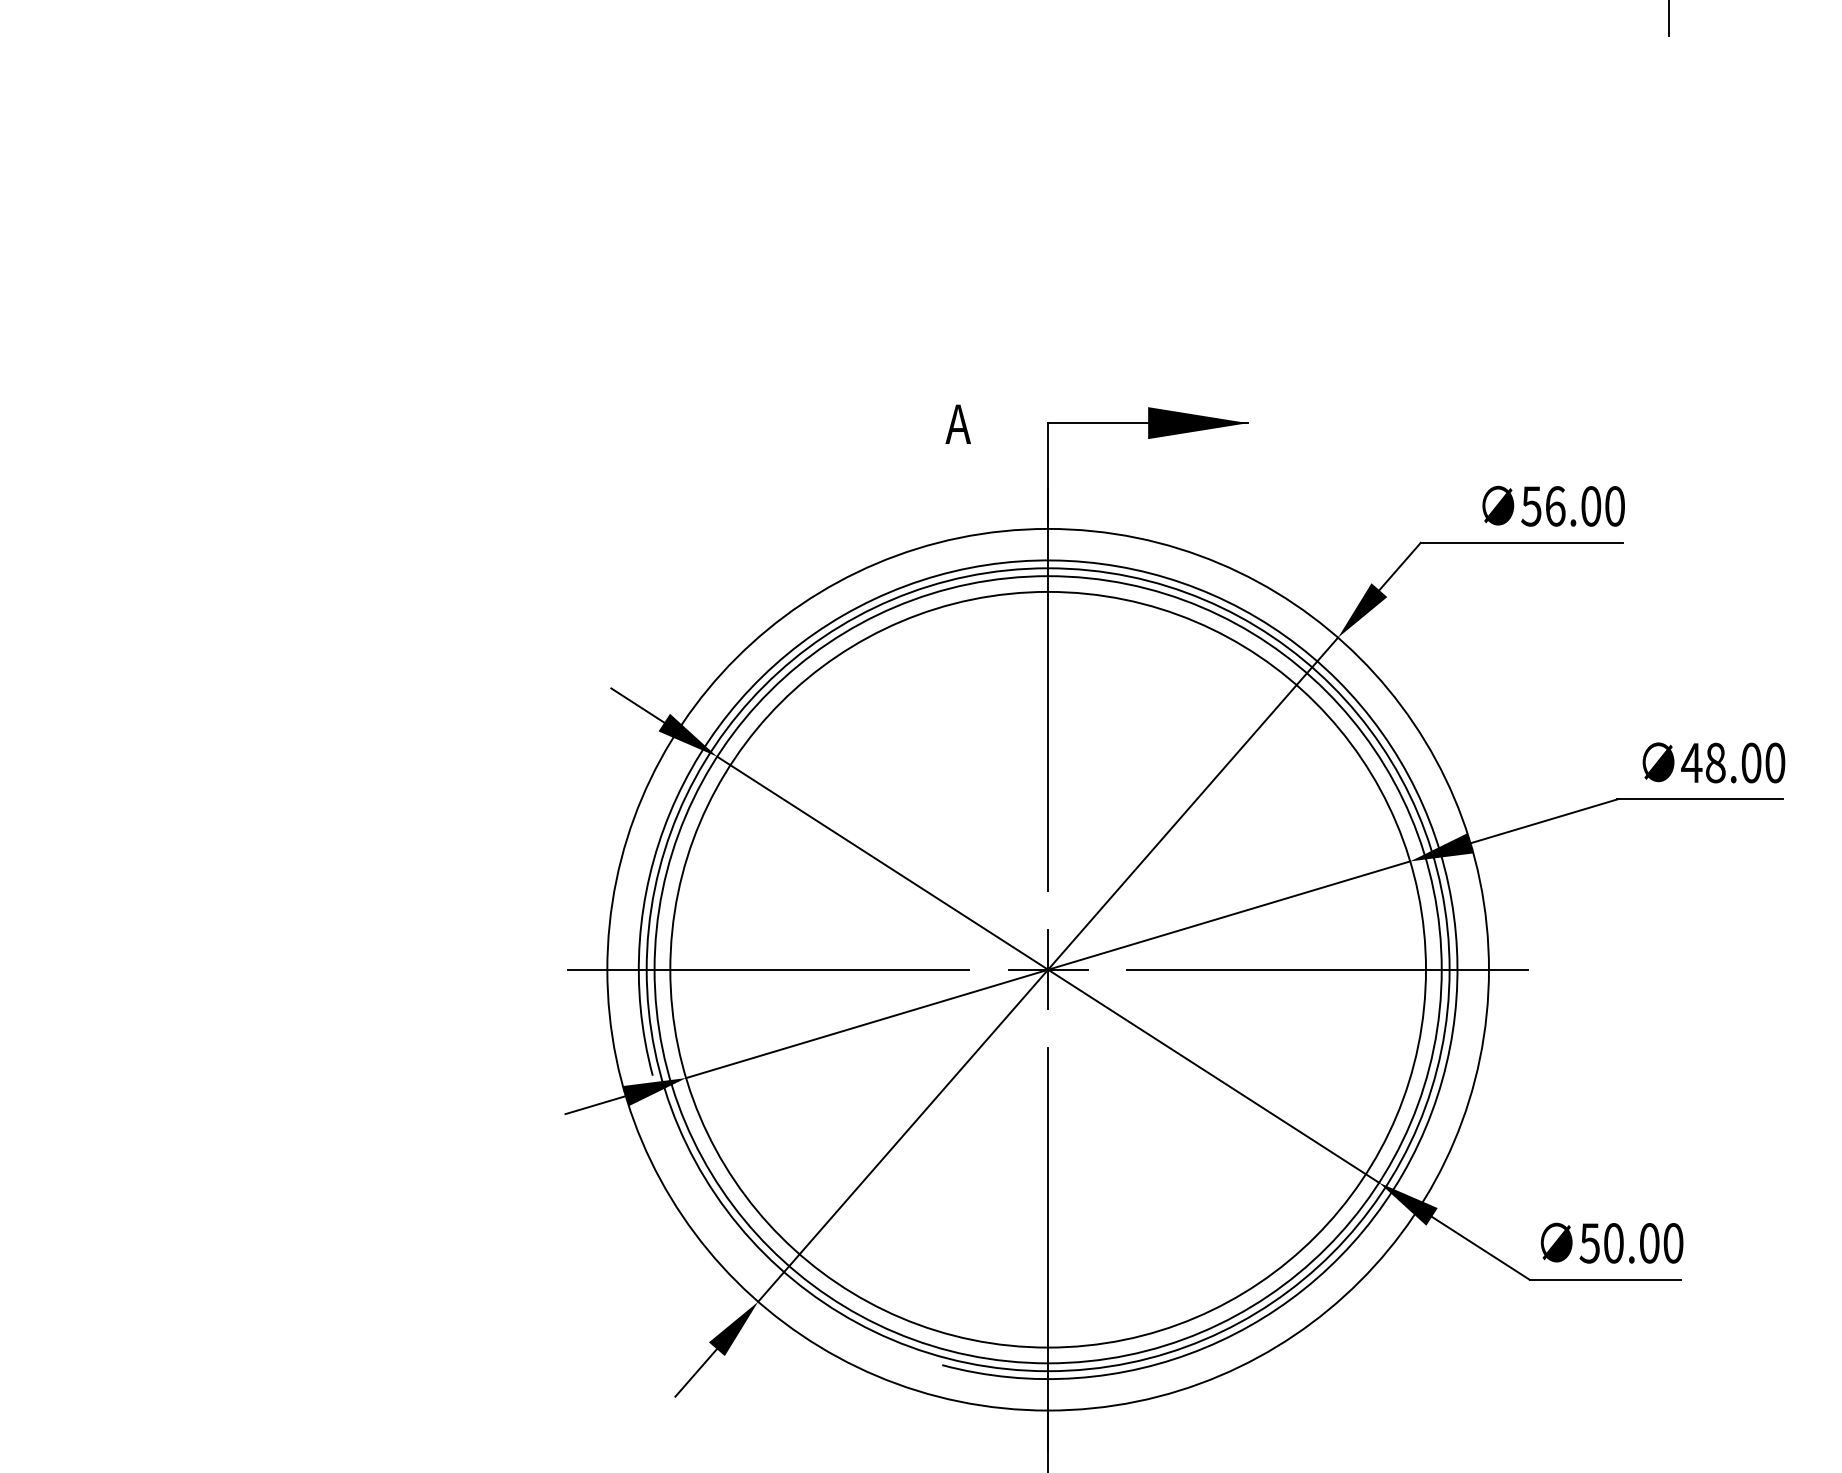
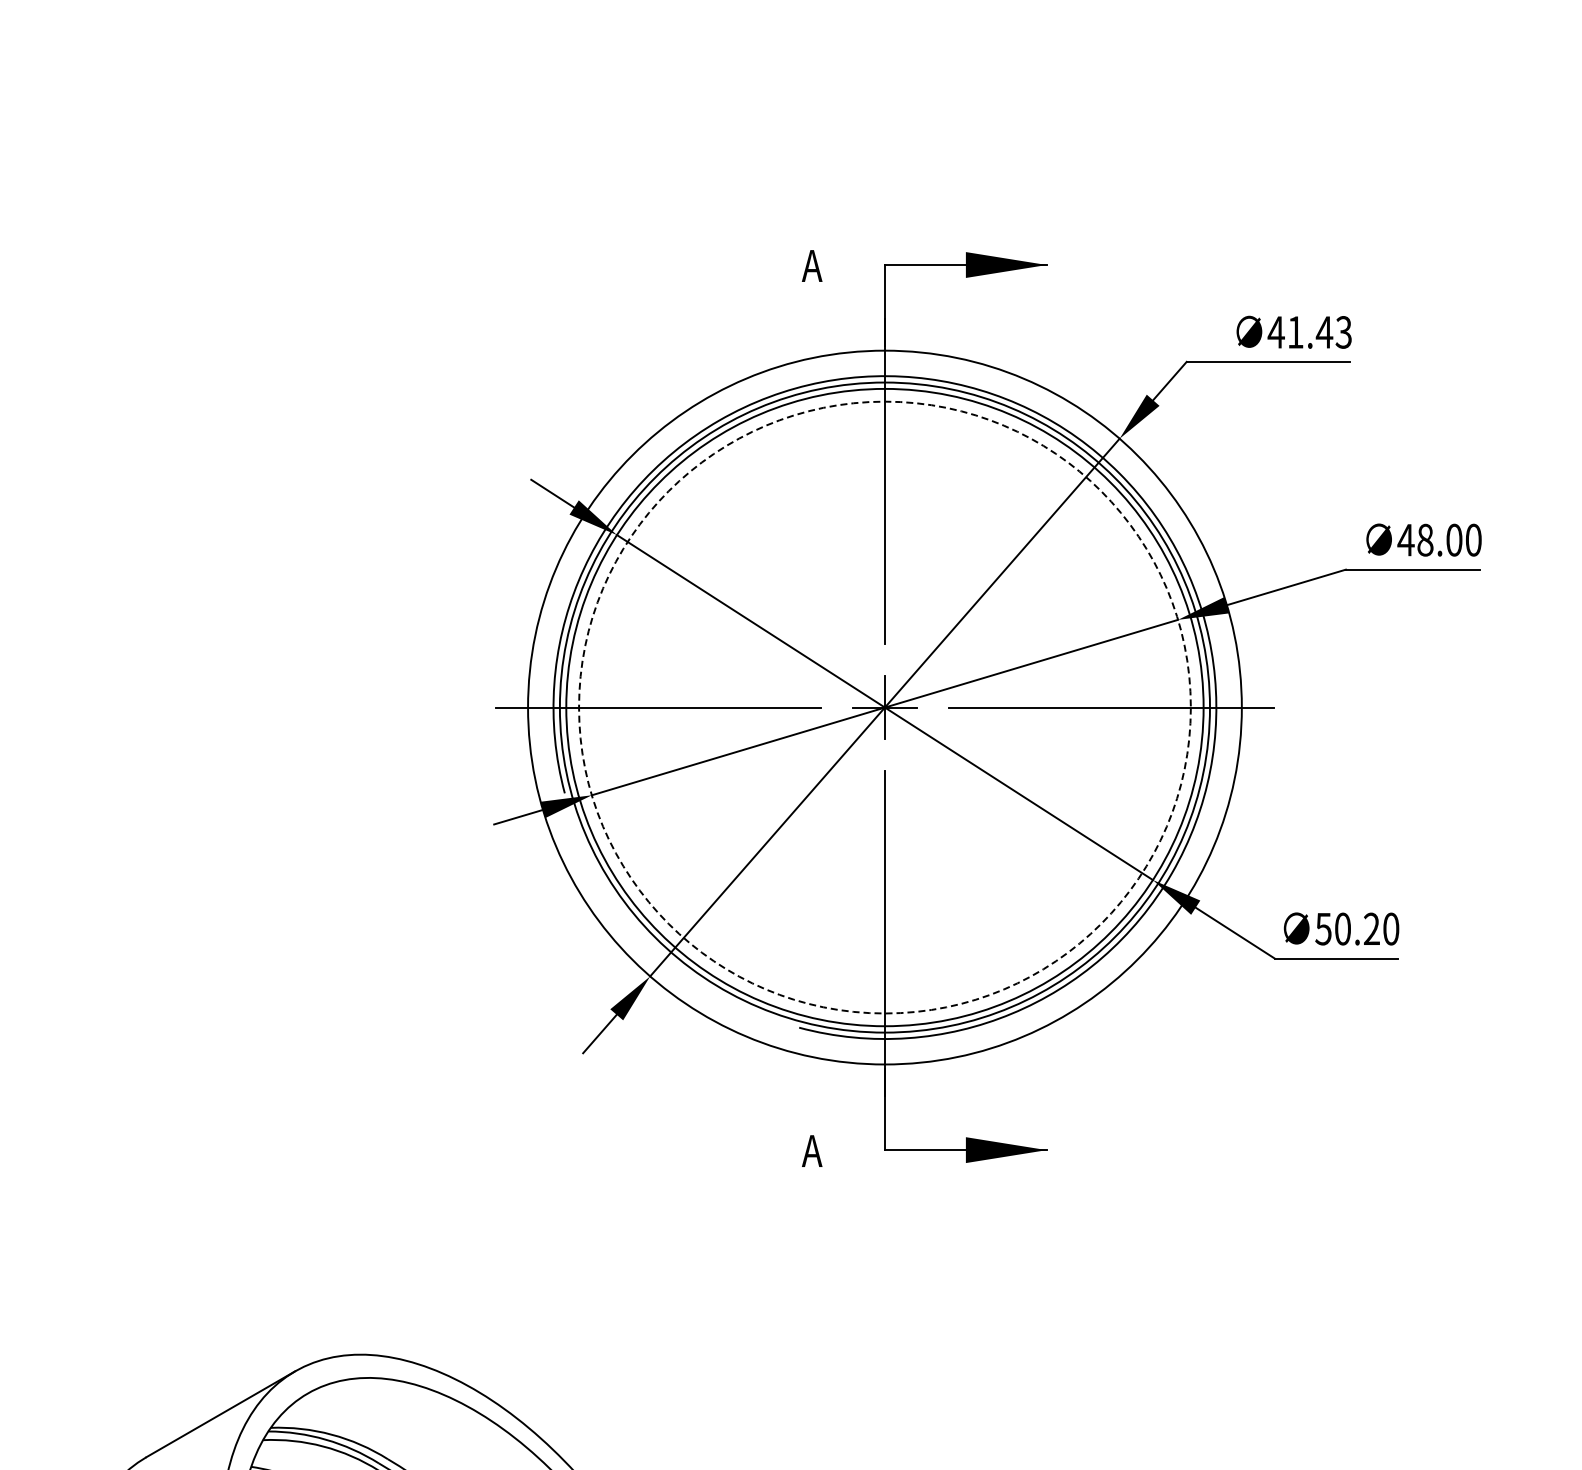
text: (1572, 506) -> (1309, 332), 56.00 -> 41.43
circle: (1047, 969) -> (884, 707), solid -> dashed
text: (1649, 1242) -> (1371, 928), 50.00 -> 50.20

